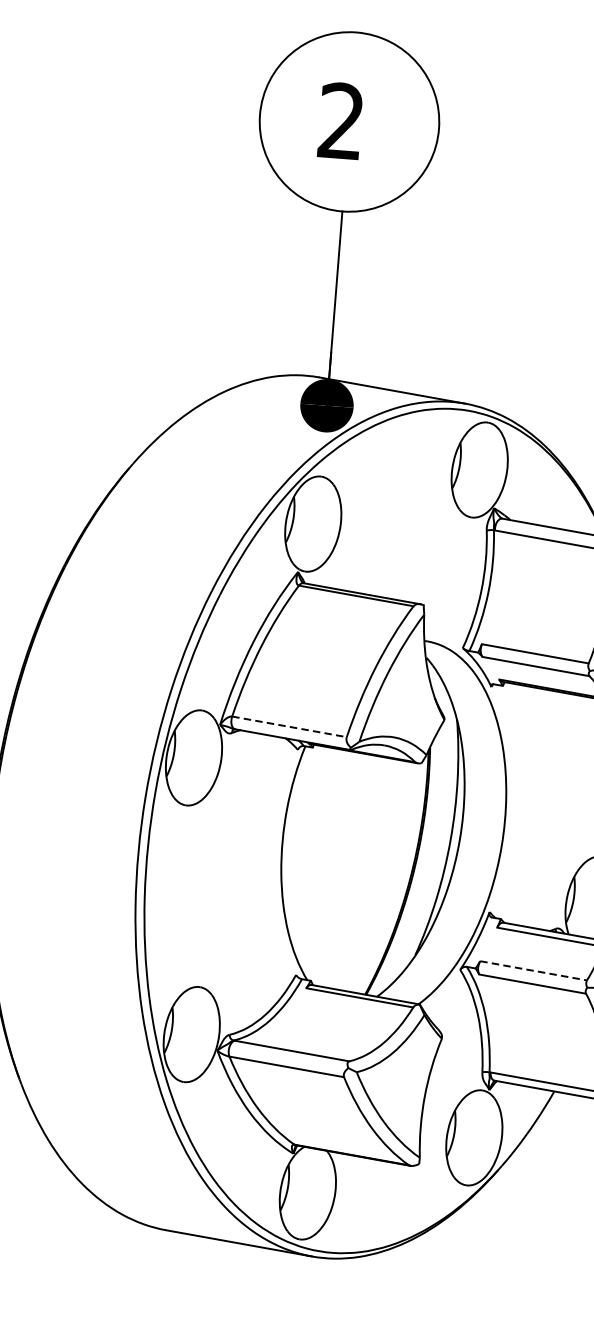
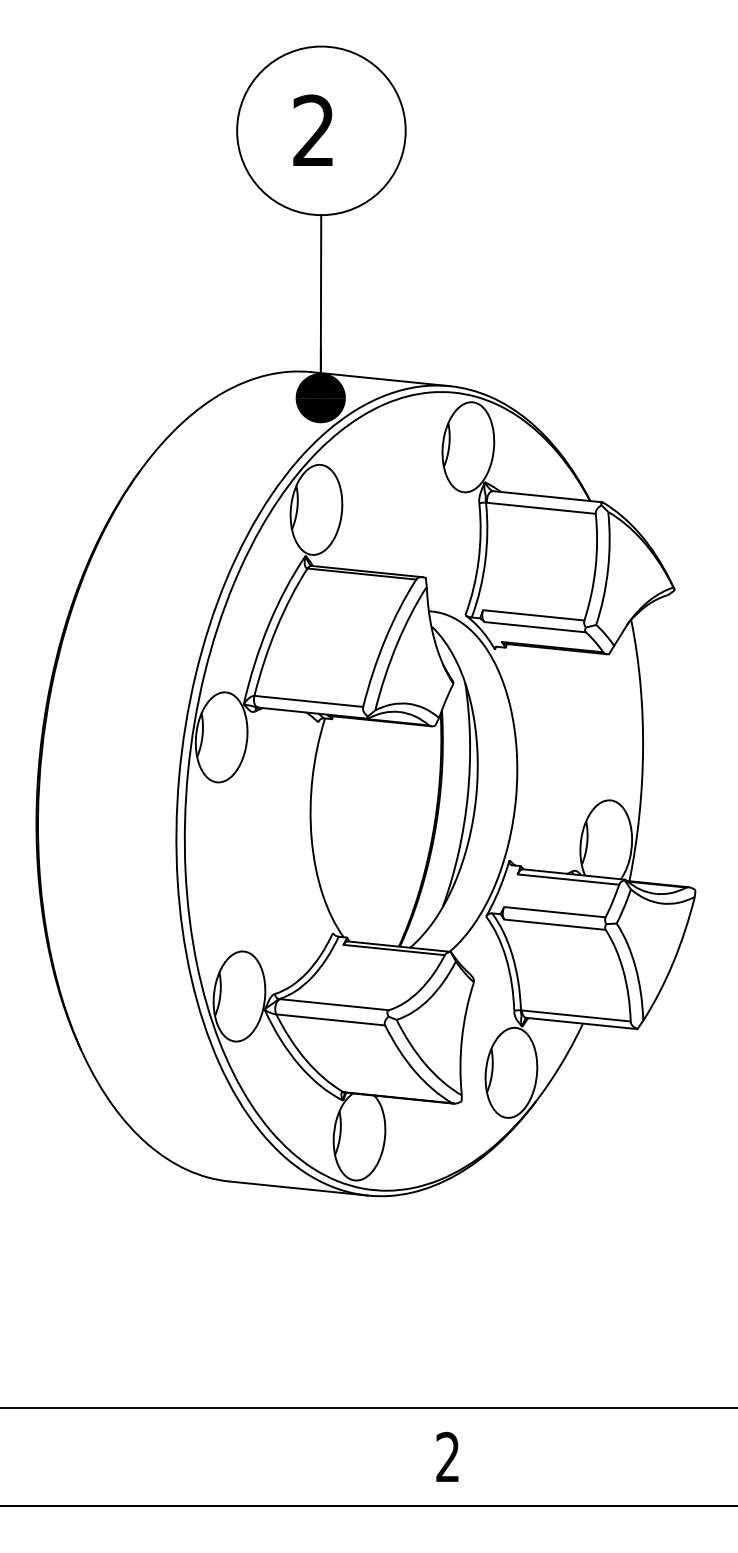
line: (289, 726) -> (308, 701), dashed -> solid
line: (533, 971) -> (554, 912), dashed -> solid

